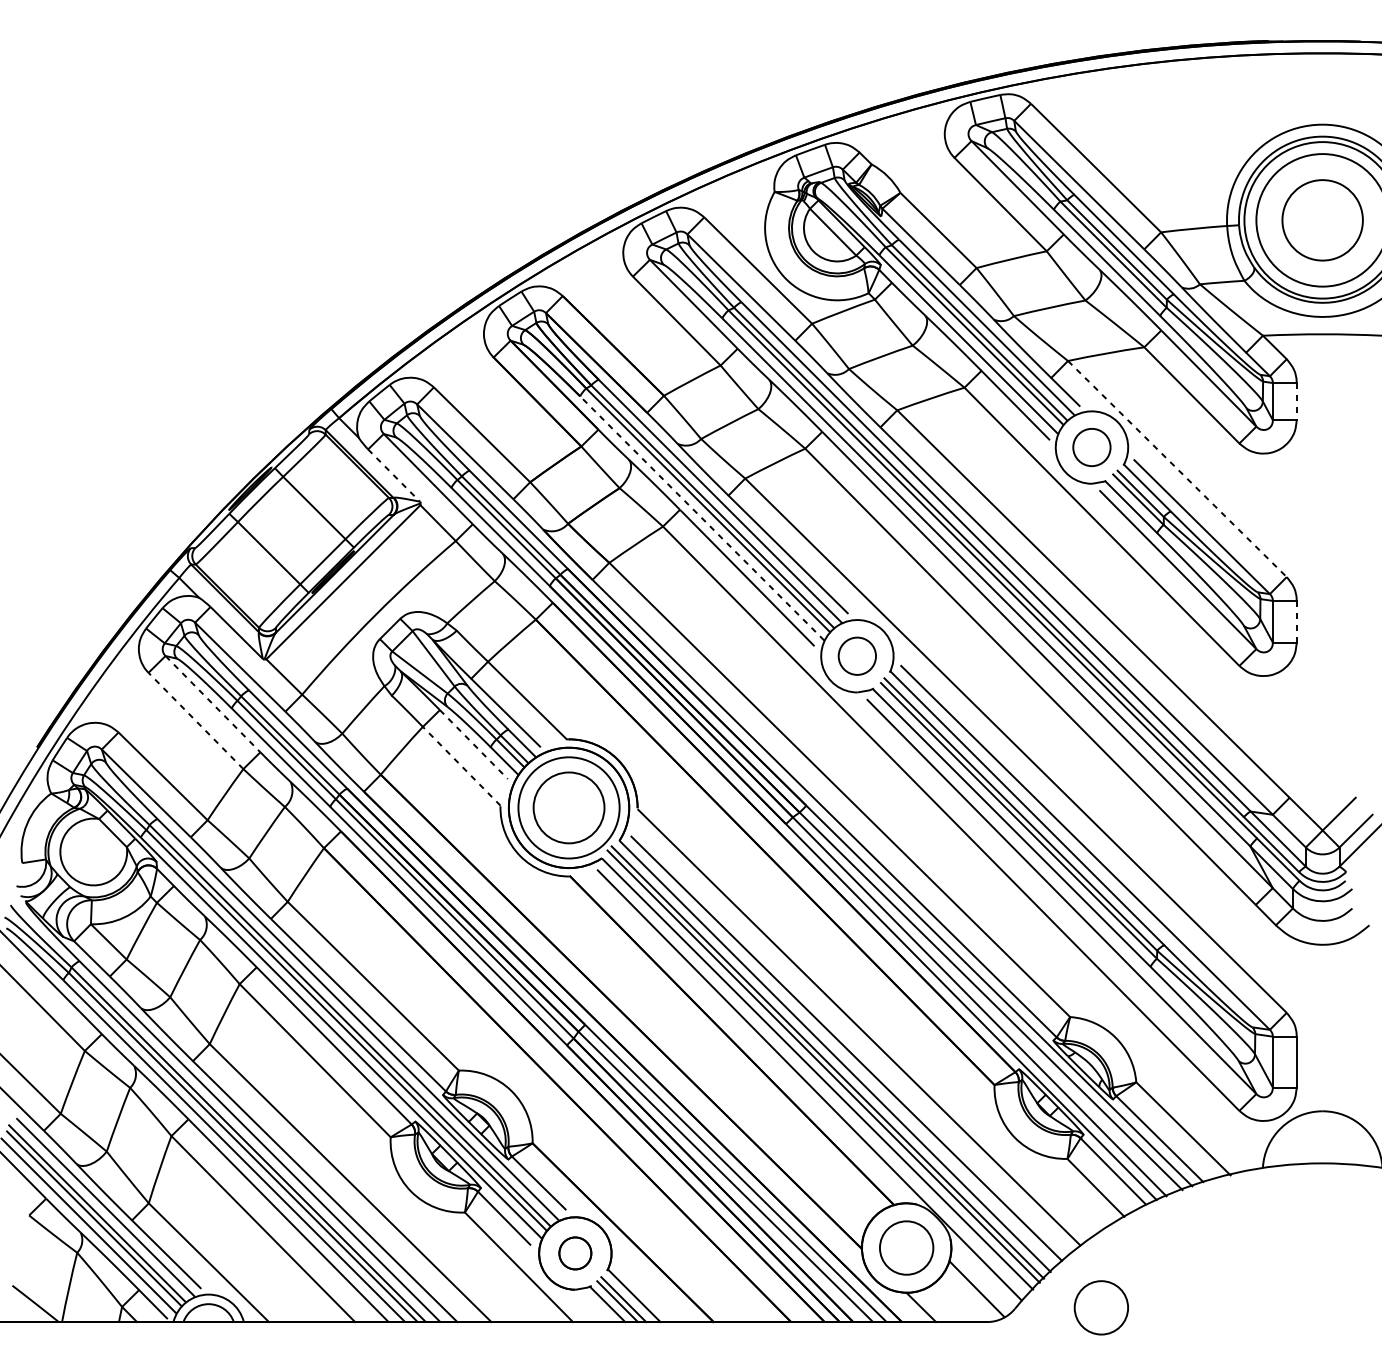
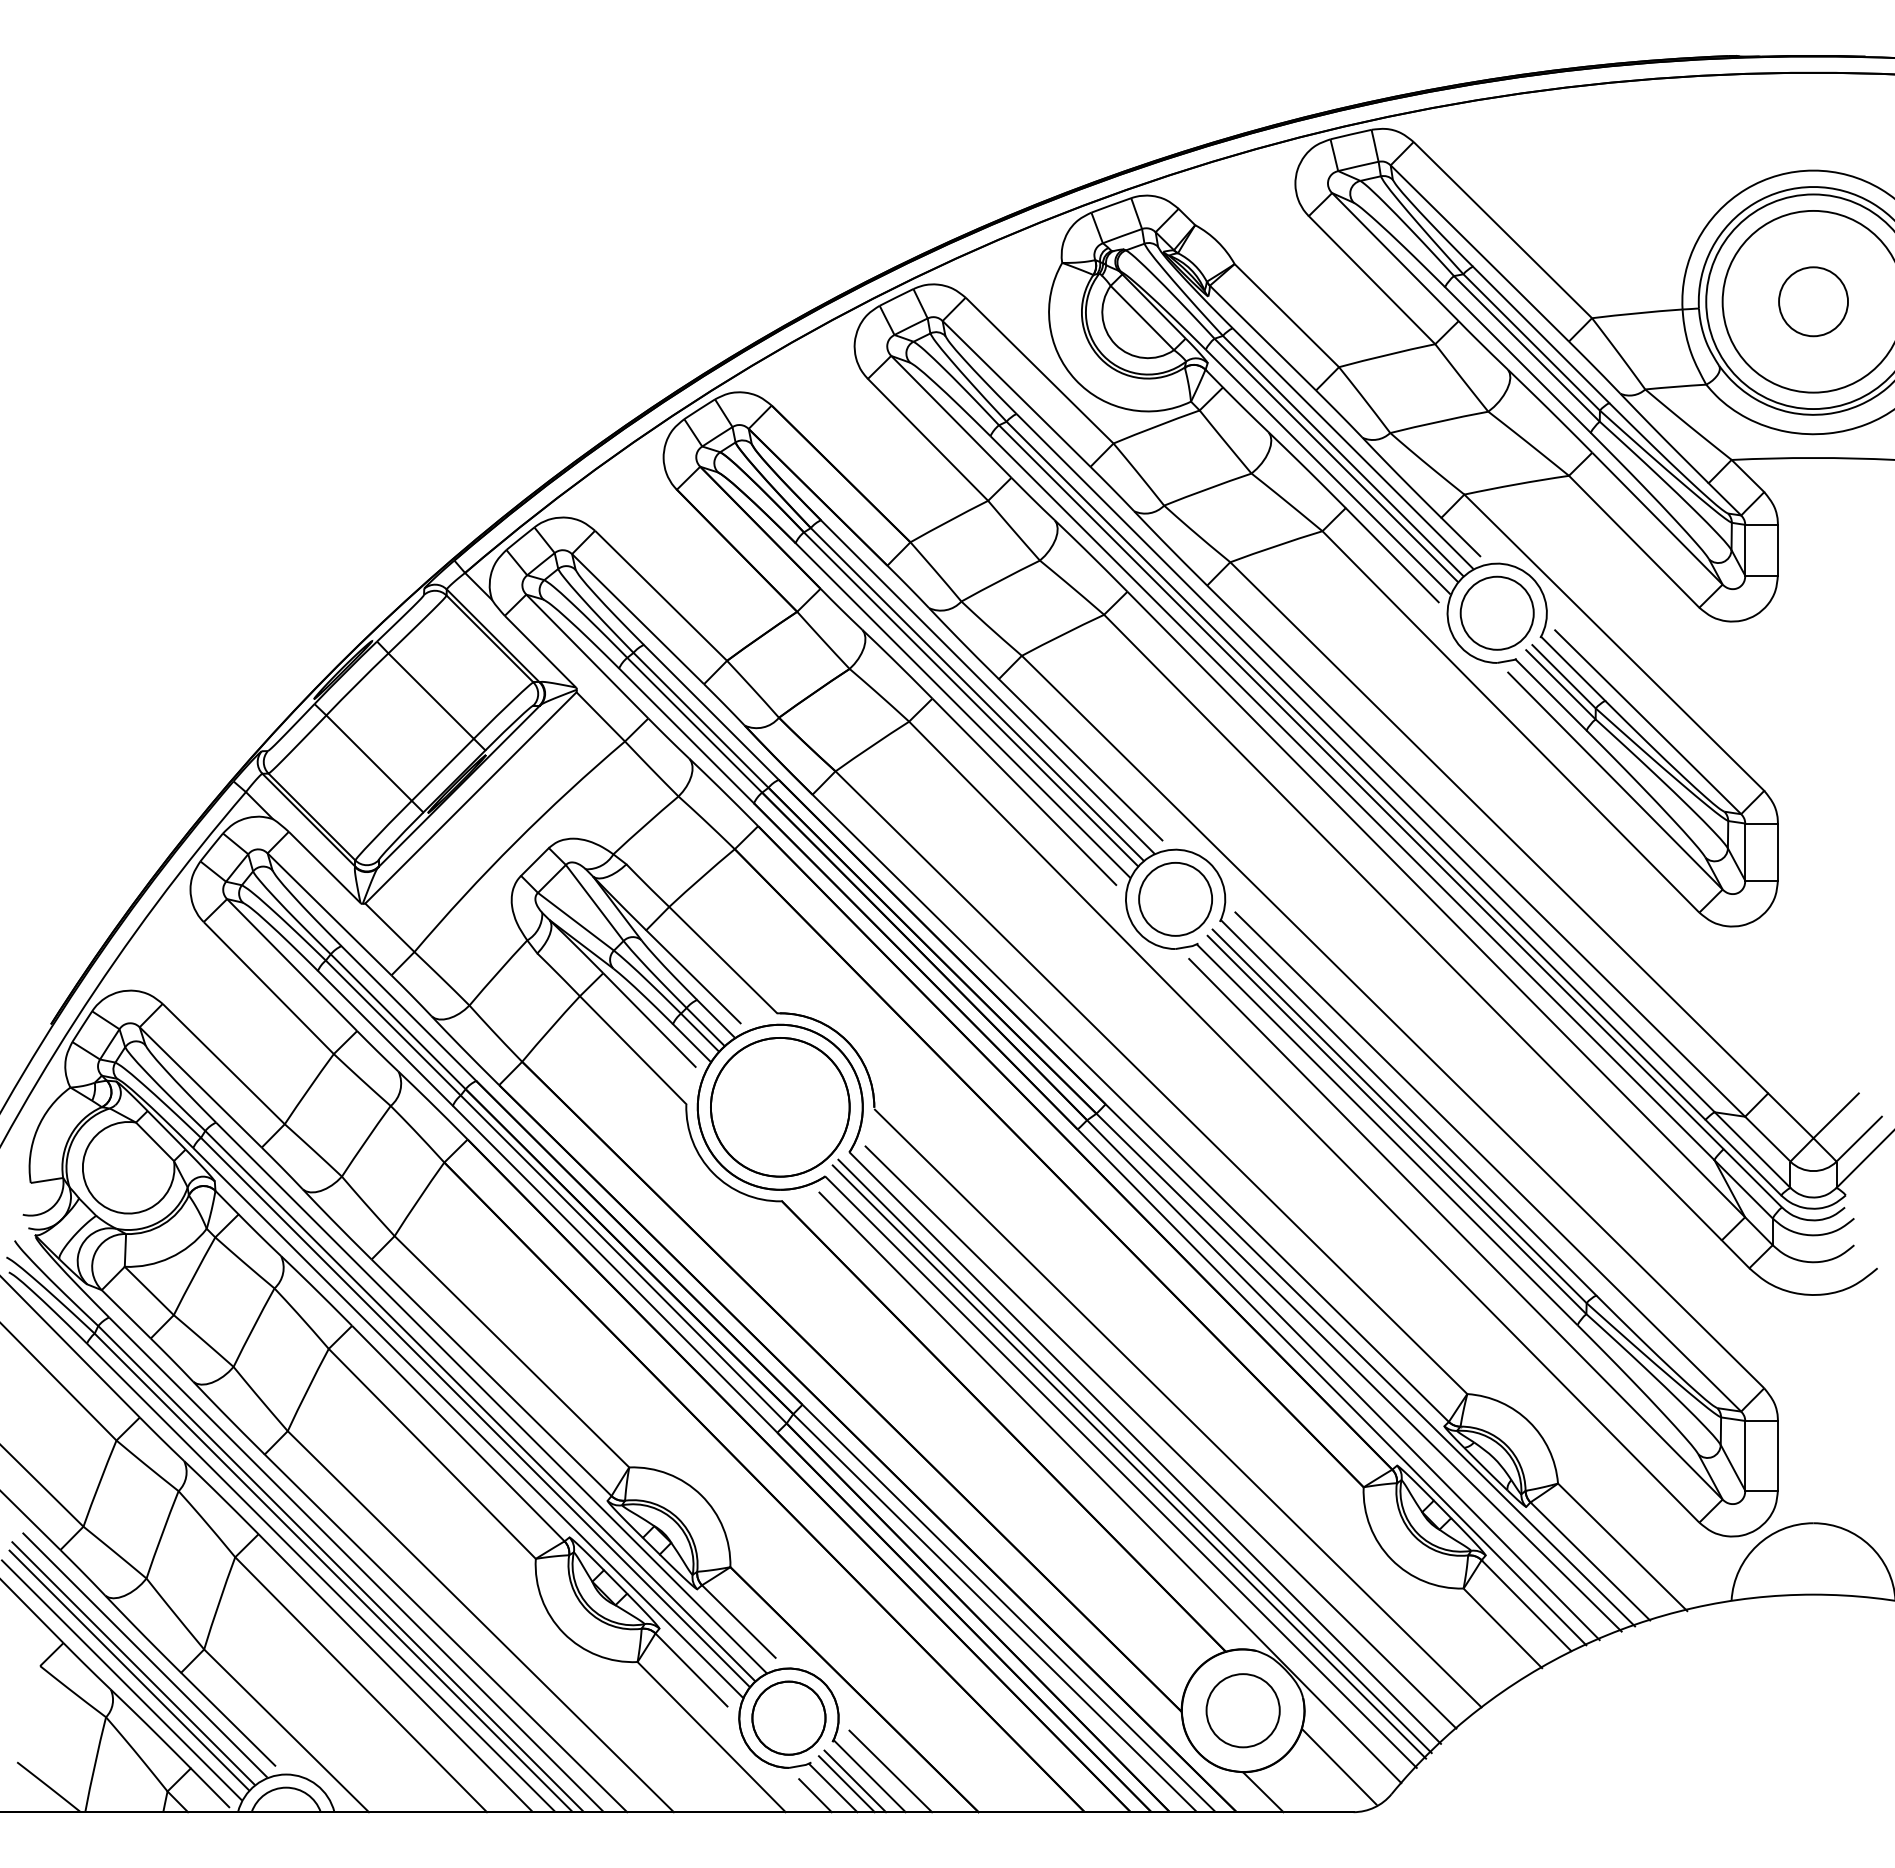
circle: (1322, 220) -> (1813, 301), size x0.62
line: (1296, 401) -> (1777, 550), dashed -> solid
circle: (1091, 446) -> (1496, 612), size x1.43
line: (1177, 468) -> (1614, 642), dashed -> solid
line: (394, 475) -> (540, 651), dashed -> solid
line: (701, 518) -> (962, 710), dashed -> solid
line: (1296, 622) -> (1777, 852), dashed -> solid
circle: (857, 656) -> (1175, 899), size x1.43
line: (213, 704) -> (292, 965), dashed -> solid
line: (195, 721) -> (268, 988), dashed -> solid
line: (473, 744) -> (649, 1020), dashed -> solid
line: (461, 766) -> (633, 1050), dashed -> solid
circle: (568, 807) -> (779, 1106), size x1.43
circle: (575, 1252) -> (788, 1717), size x1.67
line: (649, 1292) -> (890, 1771), added
circle: (1100, 1307) -> (1509, 1792), removed
line: (594, 1309) -> (815, 1795), added

